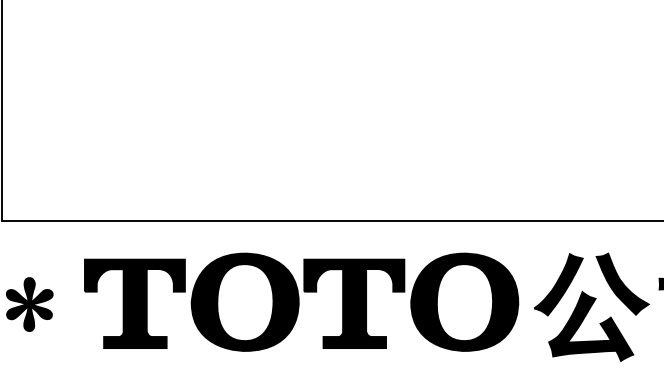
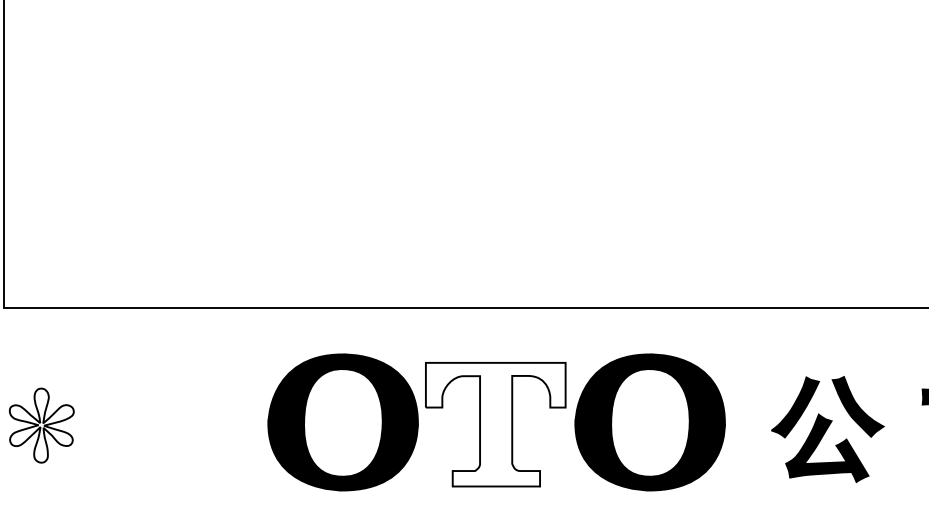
part: (134, 303) -> (188, 424), removed
fill: (354, 303) -> (495, 424), removed
fill: (29, 304) -> (41, 425), removed
part: (591, 307) -> (827, 429), size x0.7

